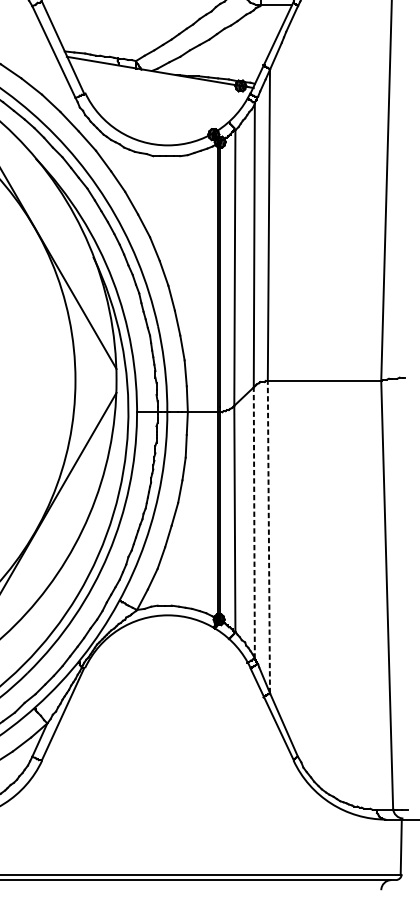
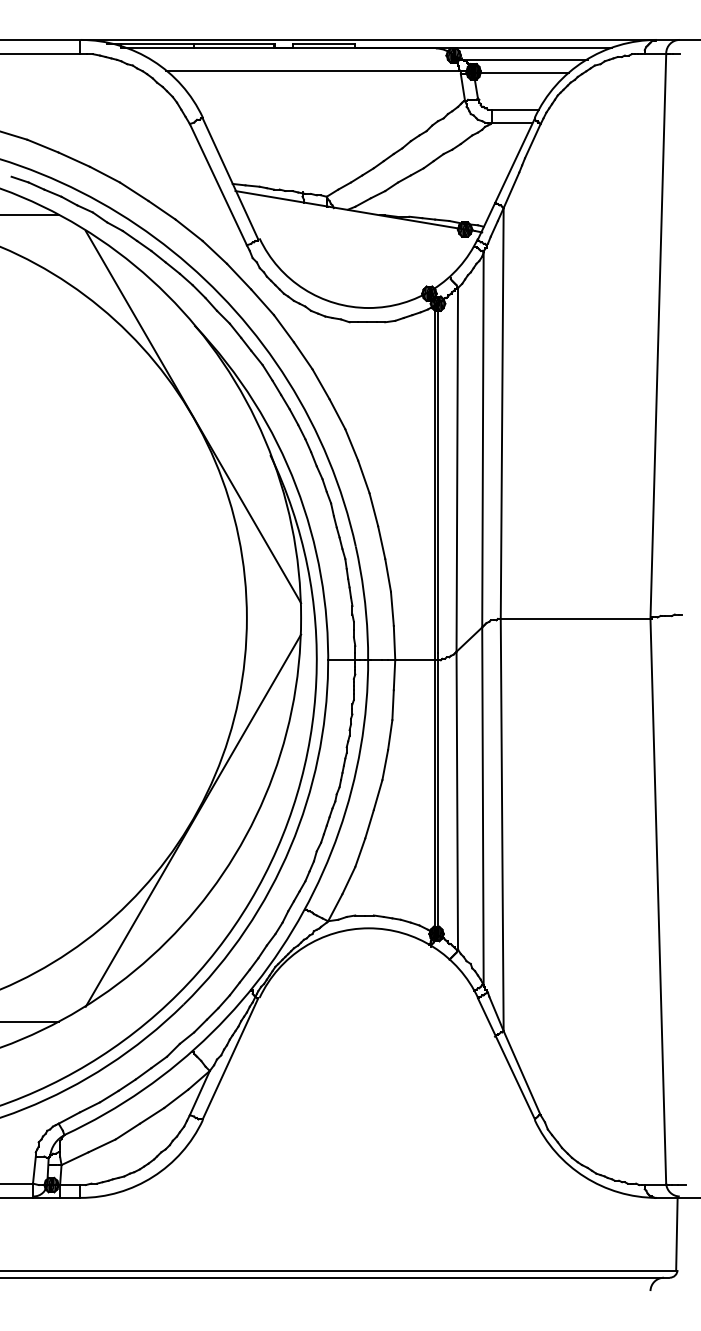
line: (253, 523) -> (482, 806), dashed -> solid
line: (269, 536) -> (502, 824), dashed -> solid

